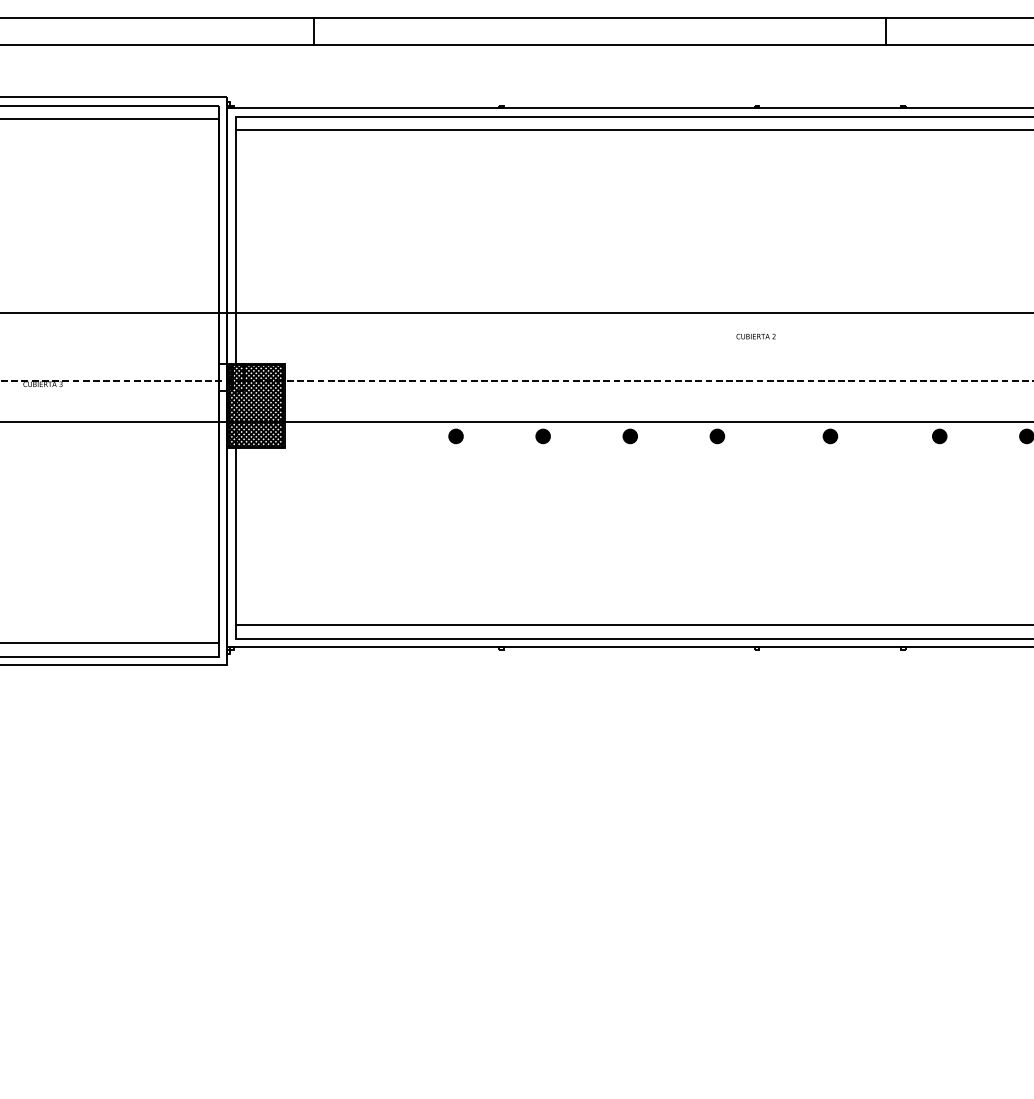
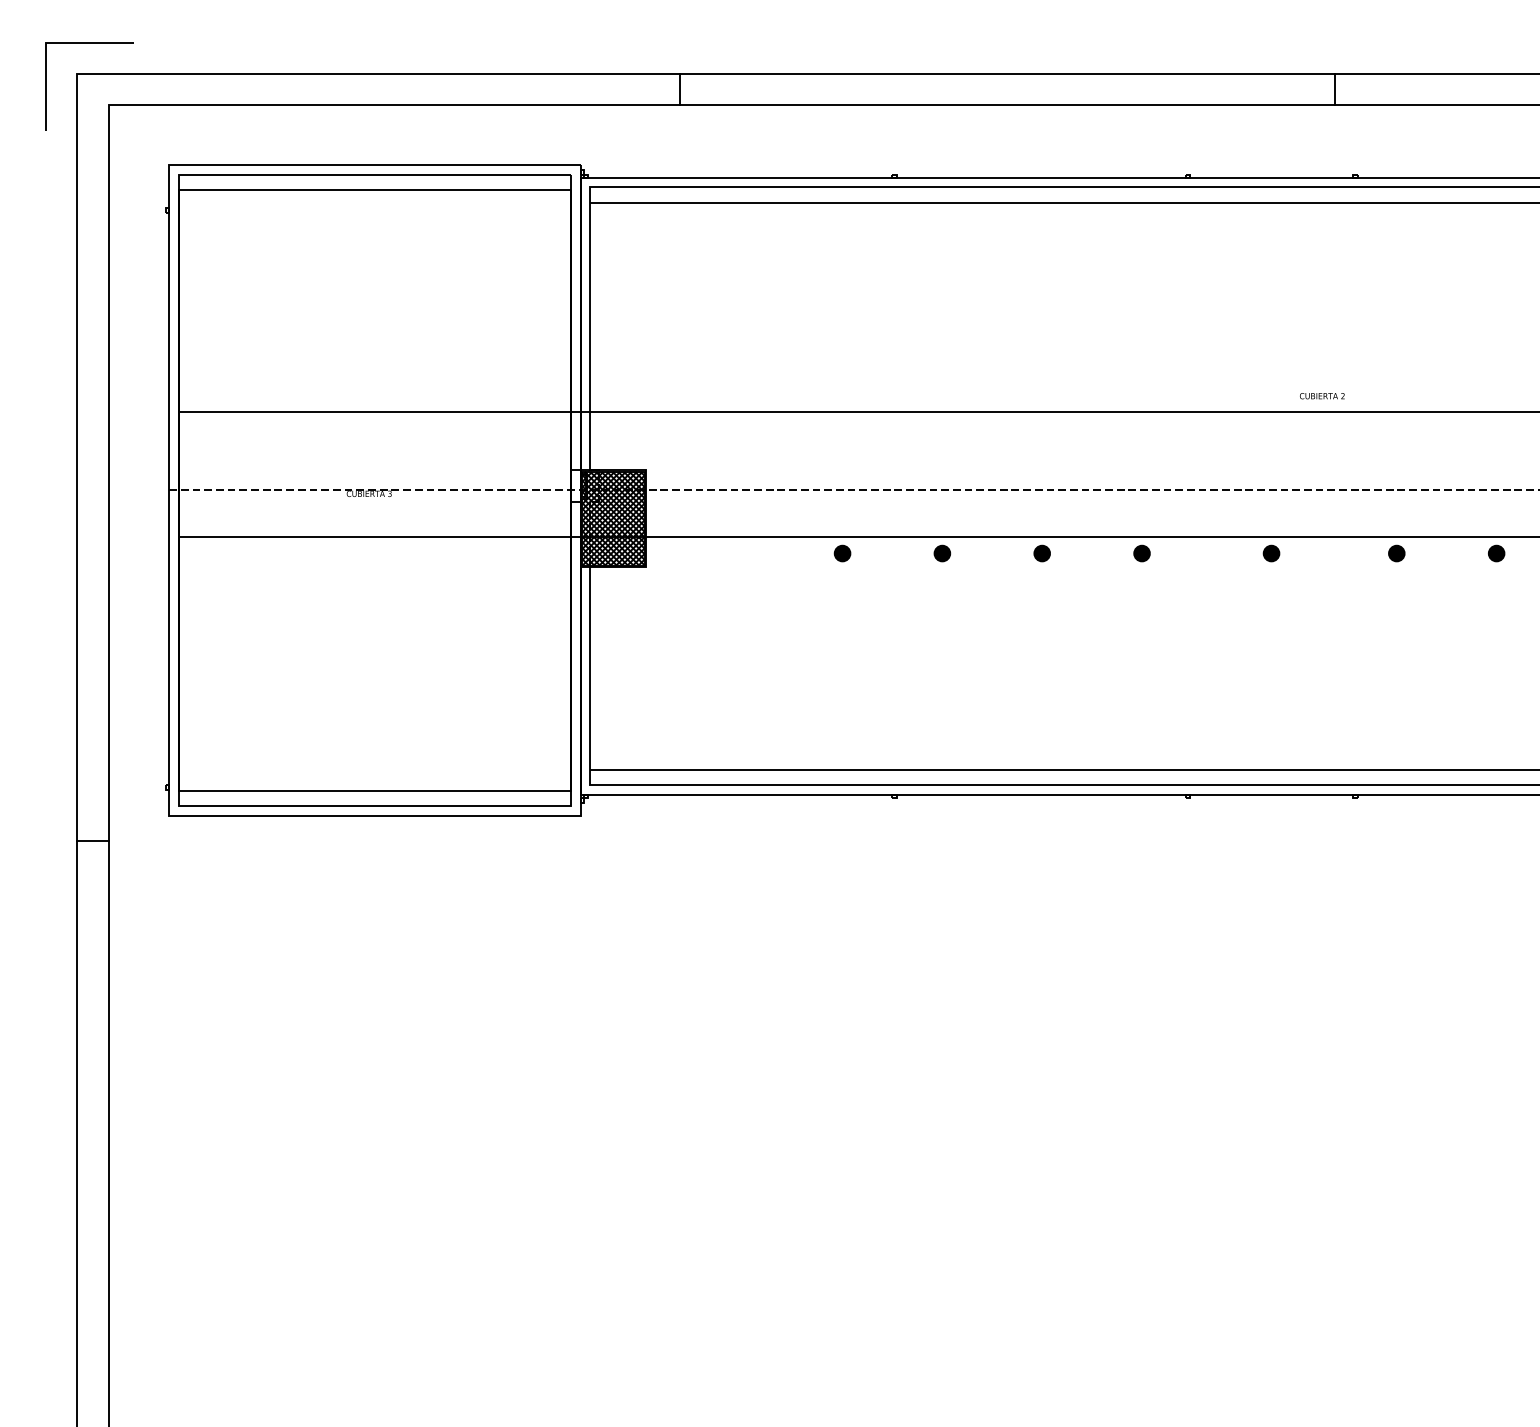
text: (756, 336) -> (1322, 396), moved

